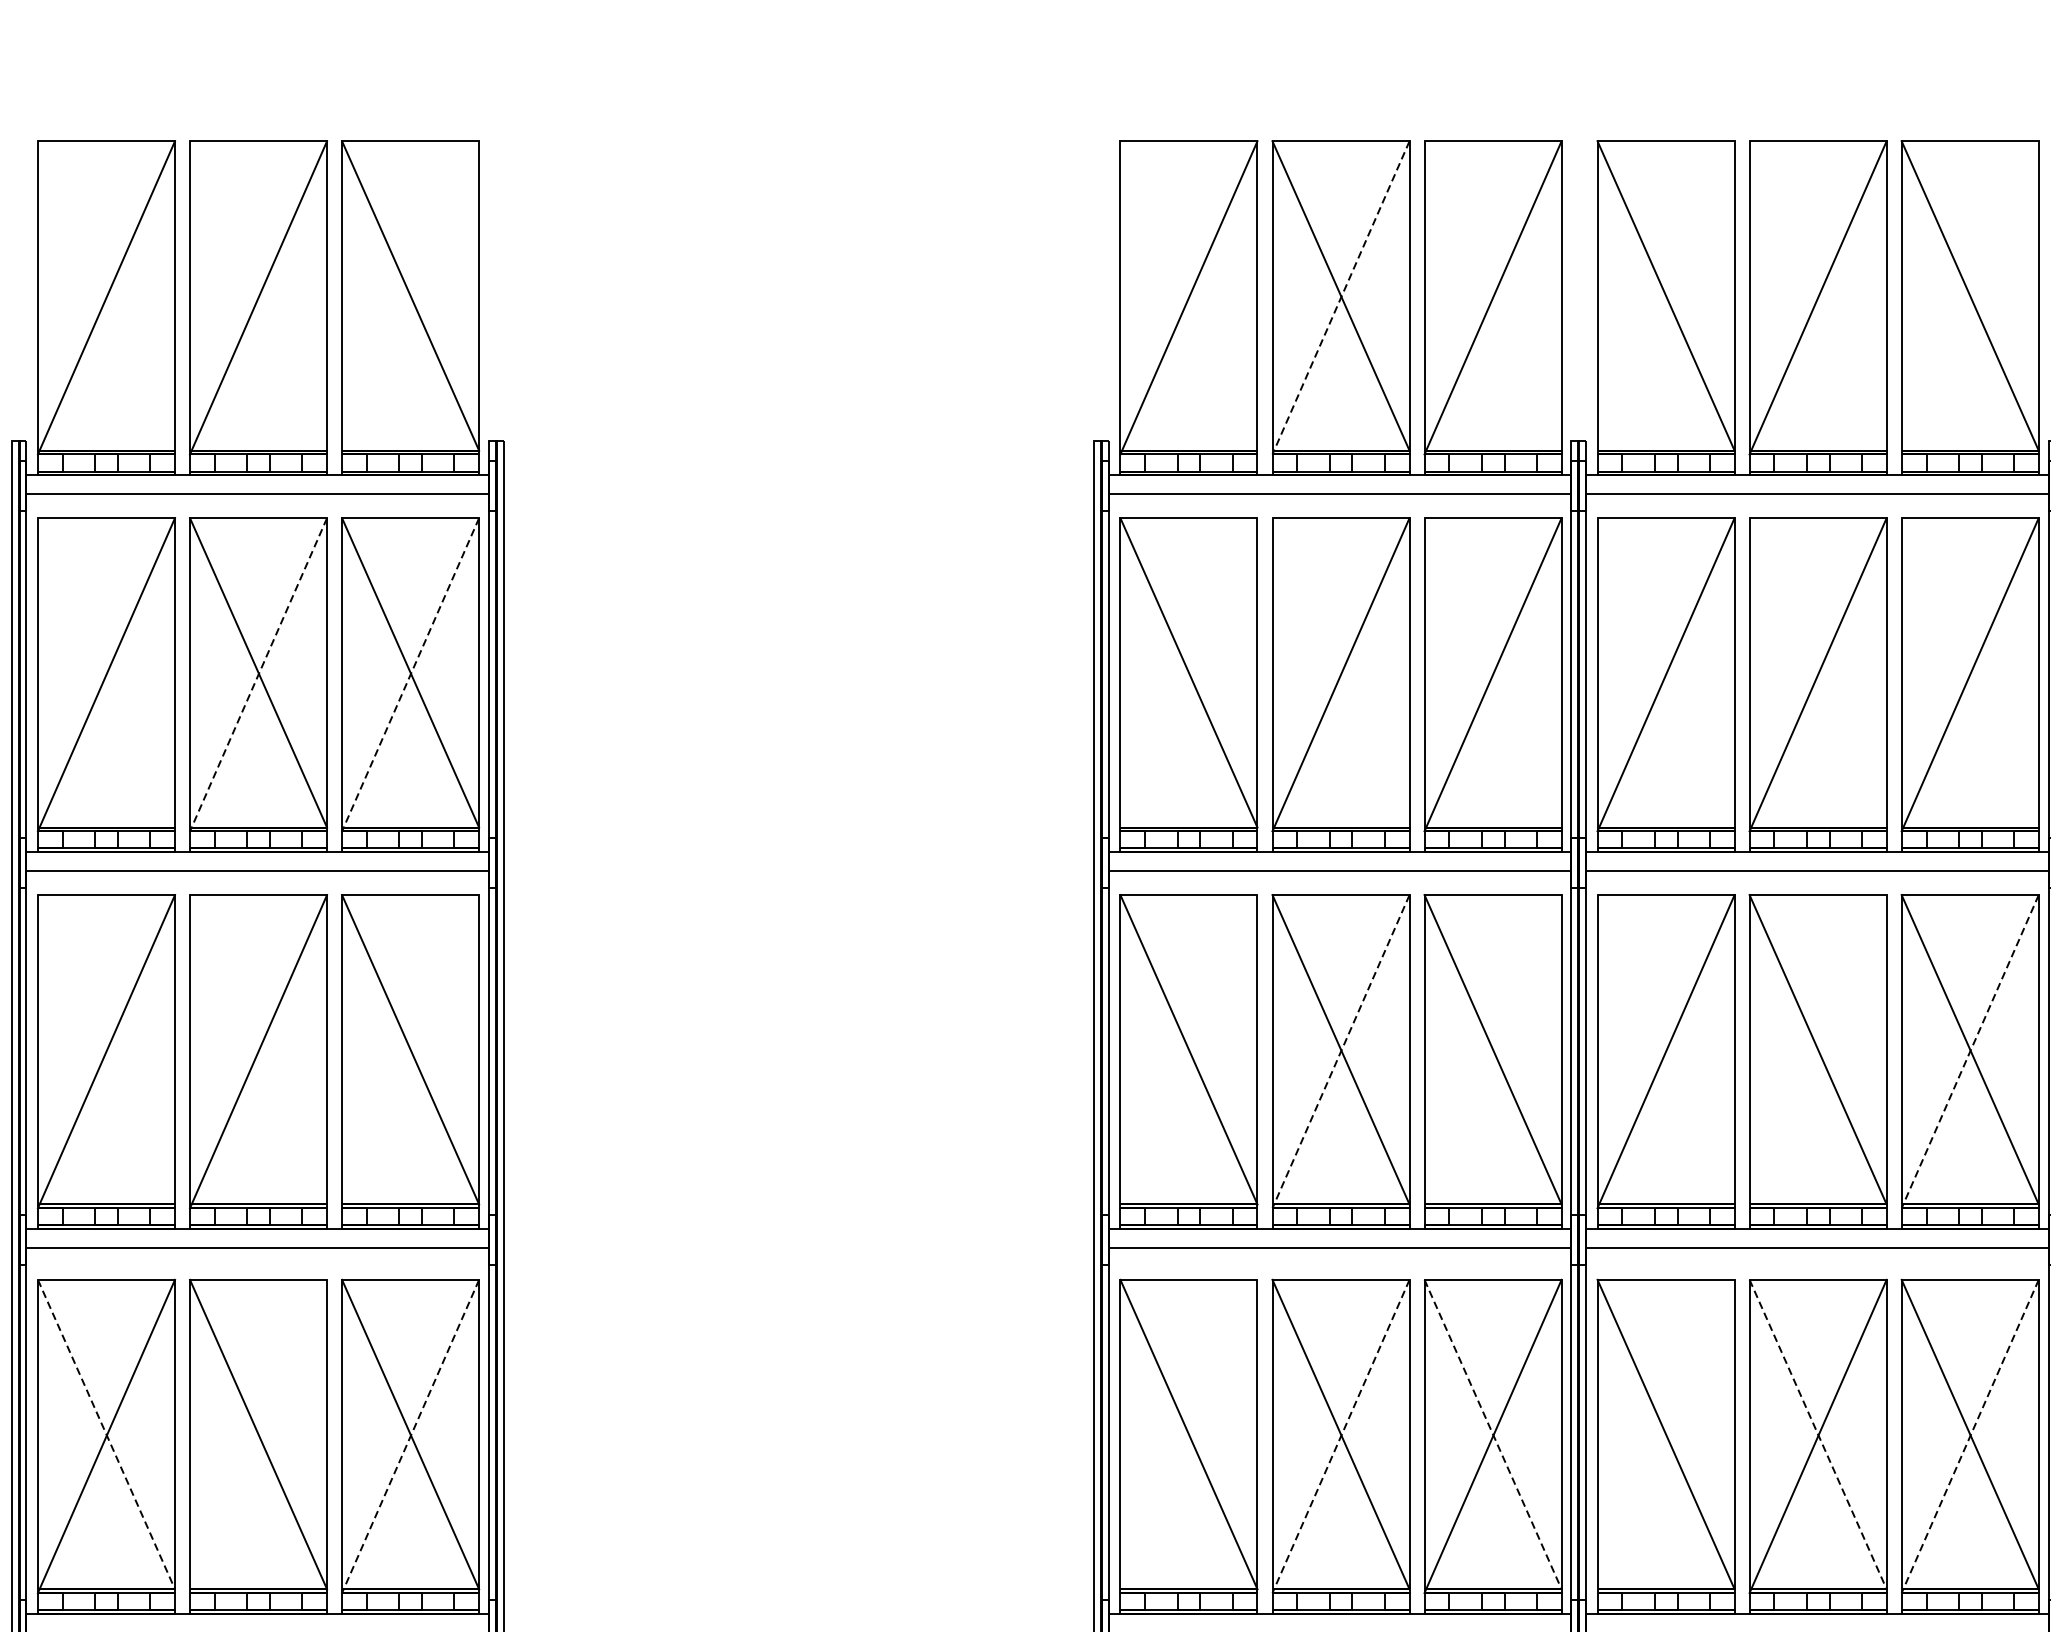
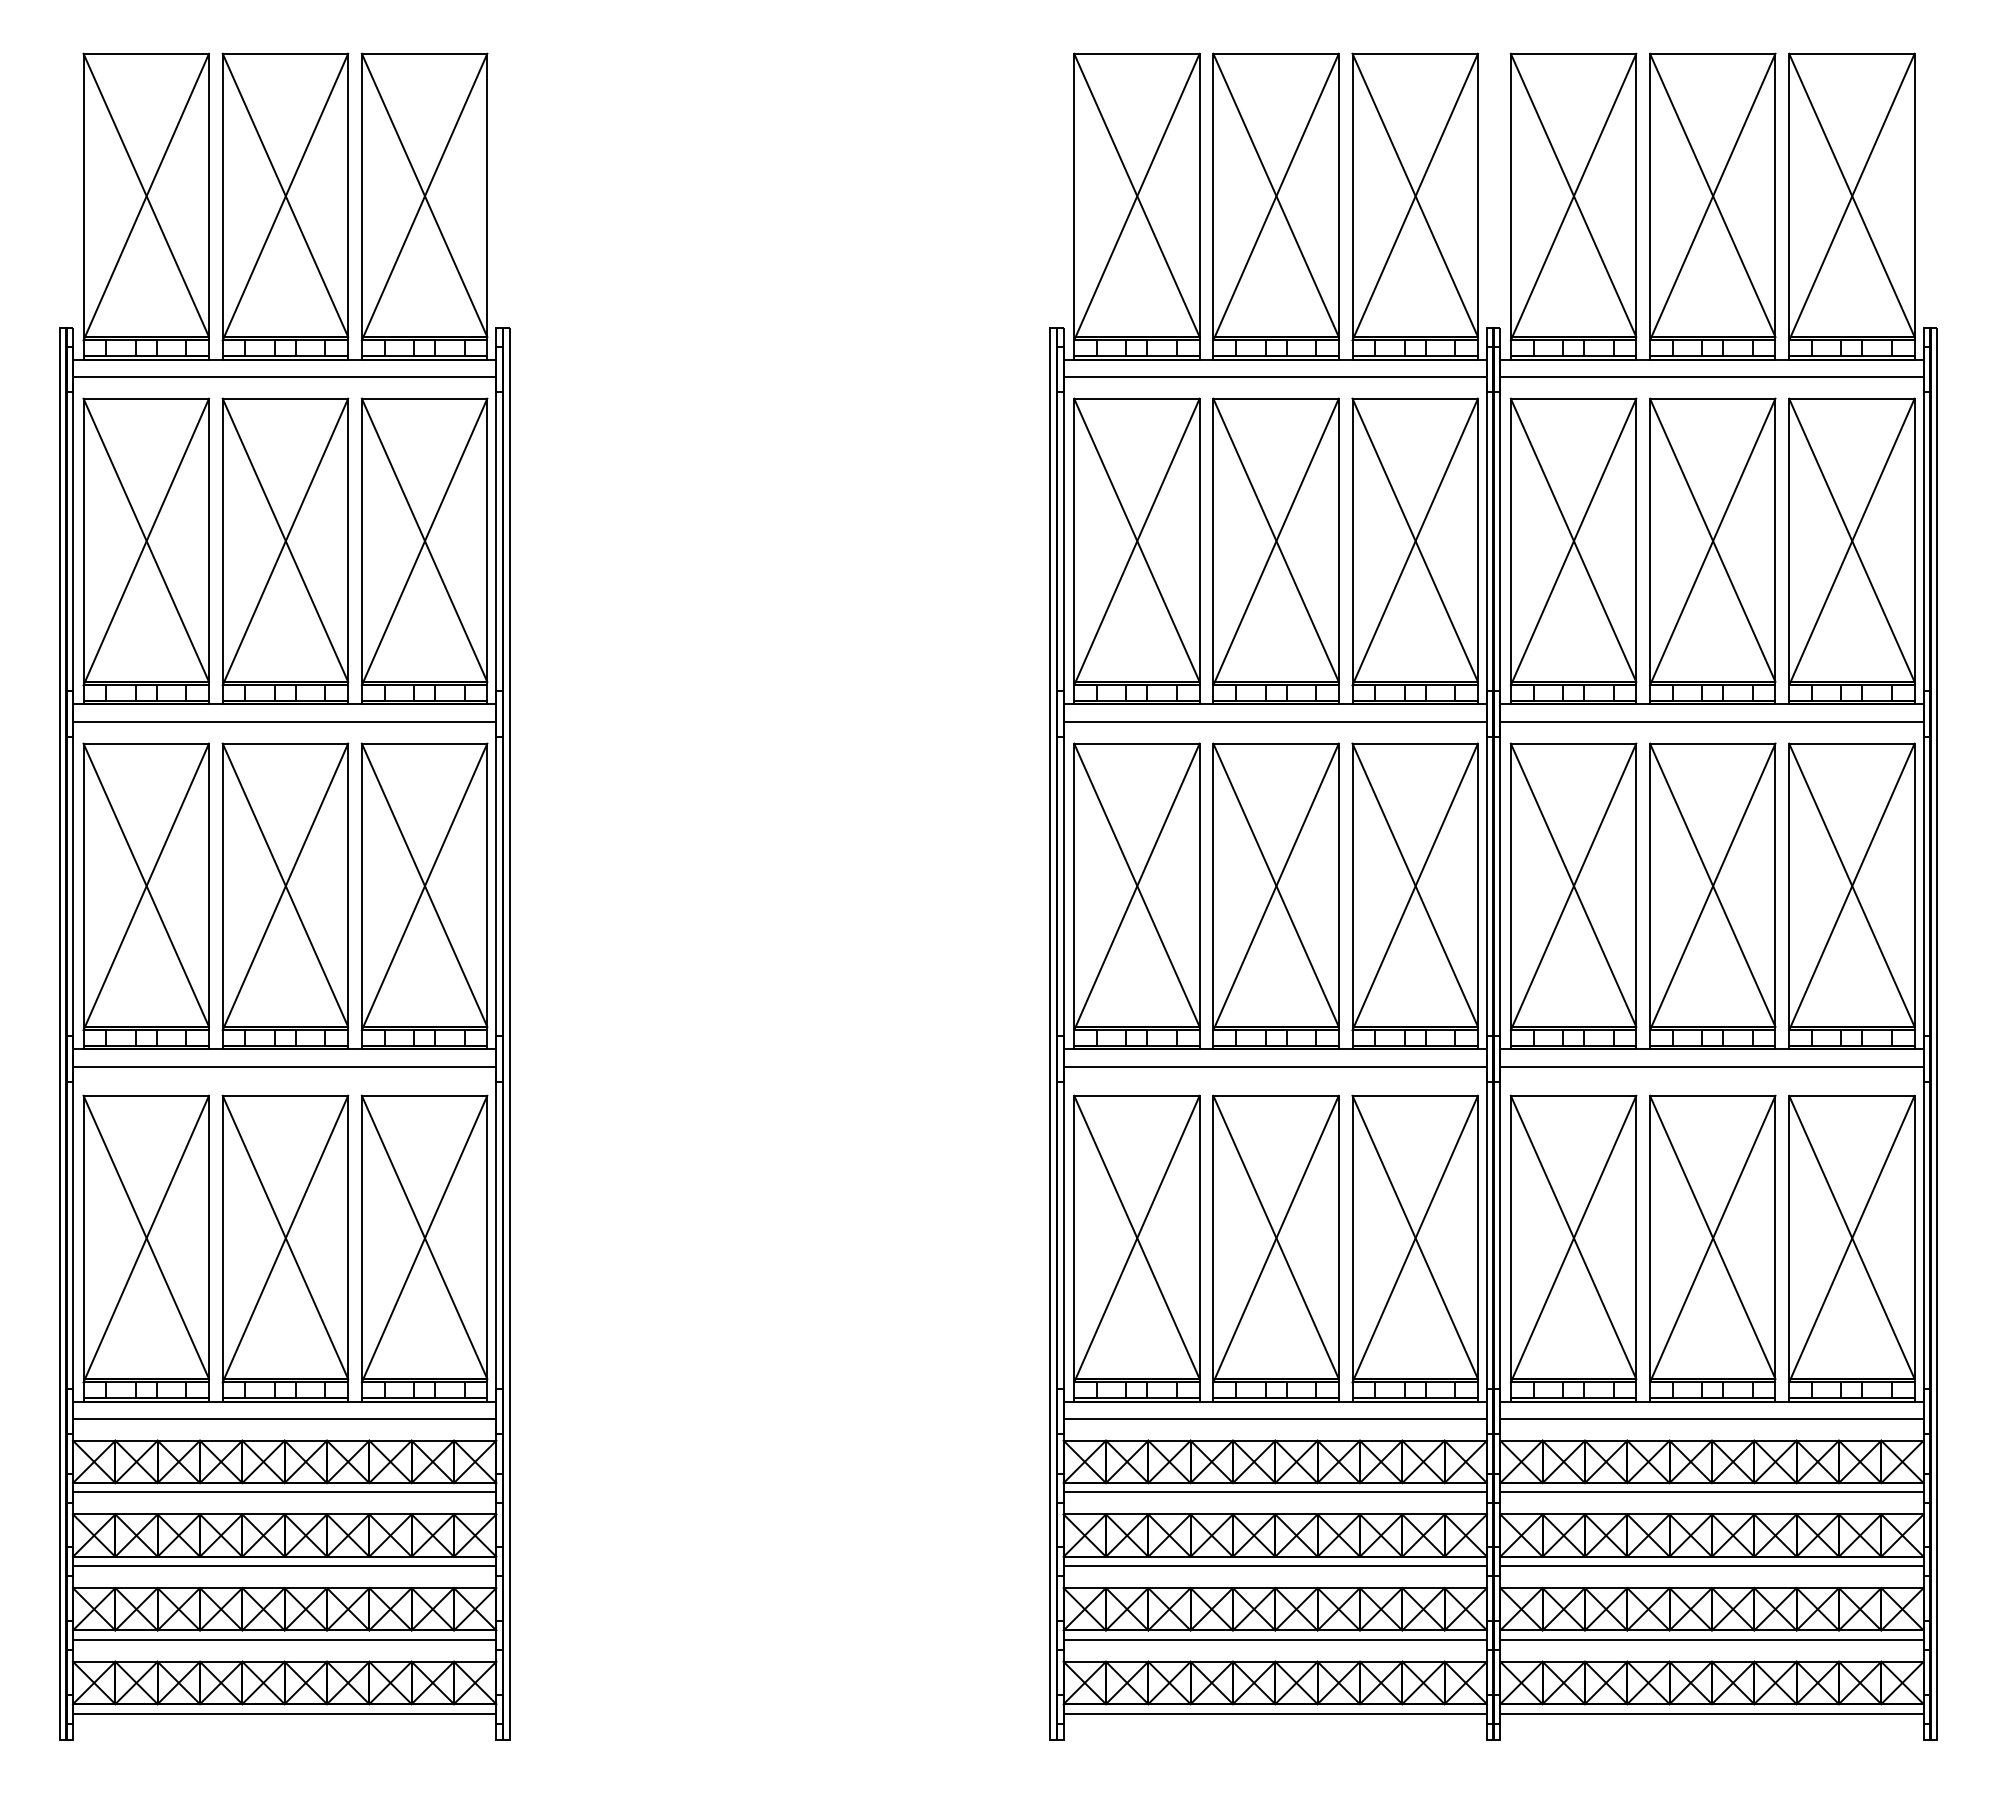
line: (106, 295) -> (146, 194), added
line: (258, 295) -> (285, 194), added
line: (1188, 295) -> (1136, 194), added
line: (1492, 295) -> (1414, 194), added
line: (1817, 295) -> (1712, 194), added
line: (410, 297) -> (424, 196), added
line: (1665, 297) -> (1573, 196), added
line: (1969, 297) -> (1851, 196), added
line: (1340, 298) -> (1275, 197), dashed -> solid
line: (106, 671) -> (146, 539), added
line: (1340, 671) -> (1275, 539), added
line: (1492, 671) -> (1414, 539), added
line: (1665, 671) -> (1573, 539), added
line: (1817, 671) -> (1712, 539), added
line: (1969, 671) -> (1851, 539), added
line: (1188, 674) -> (1136, 541), added
line: (258, 675) -> (285, 542), dashed -> solid
line: (410, 675) -> (424, 542), dashed -> solid
line: (106, 1048) -> (146, 884), added
line: (258, 1048) -> (285, 884), added
line: (1665, 1048) -> (1573, 884), added
line: (410, 1051) -> (424, 886), added
line: (1188, 1051) -> (1136, 886), added
line: (1492, 1051) -> (1414, 886), added
line: (1817, 1051) -> (1712, 886), added
line: (1340, 1052) -> (1275, 887), dashed -> solid
line: (1969, 1052) -> (1851, 887), dashed -> solid
line: (106, 1434) -> (146, 1237), dashed -> solid
line: (1493, 1434) -> (1415, 1237), dashed -> solid
line: (1817, 1434) -> (1712, 1237), dashed -> solid
line: (258, 1435) -> (285, 1238), added
line: (1188, 1435) -> (1136, 1238), added
line: (1665, 1435) -> (1573, 1238), added
line: (410, 1436) -> (424, 1239), dashed -> solid
line: (1340, 1436) -> (1275, 1239), dashed -> solid
line: (1969, 1436) -> (1851, 1239), dashed -> solid

